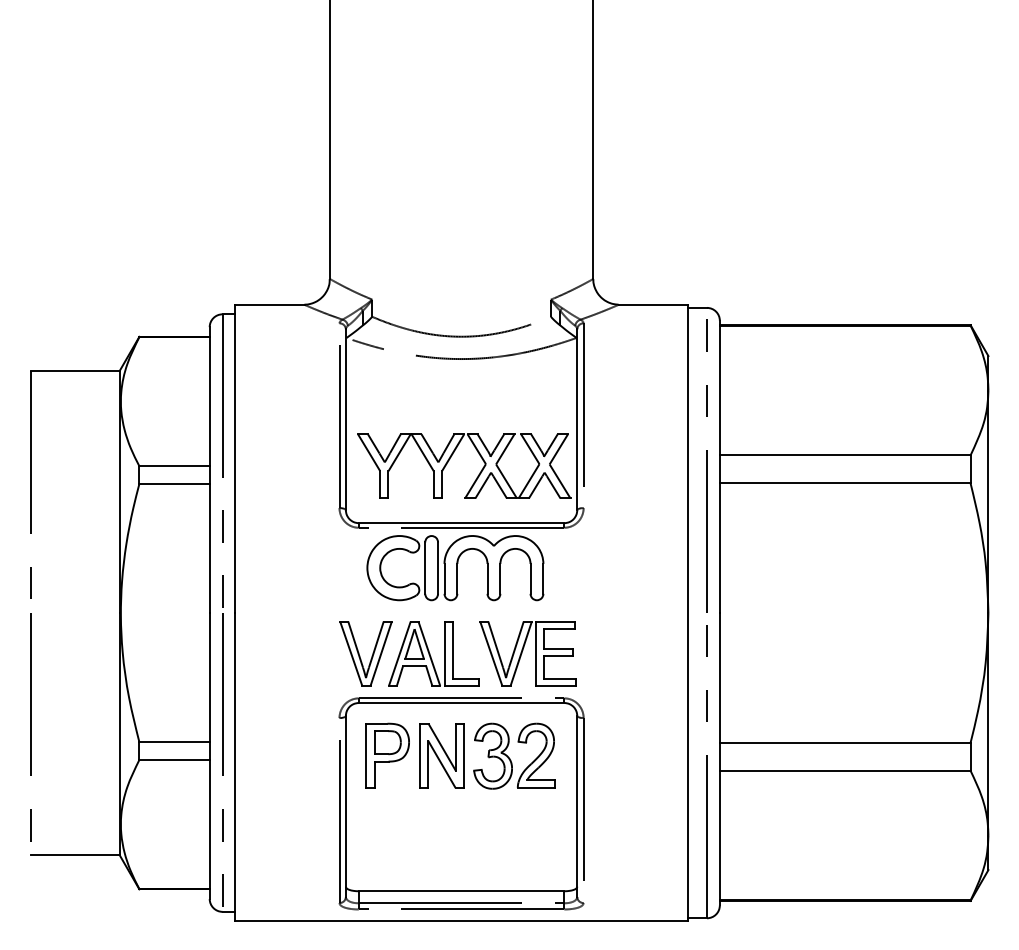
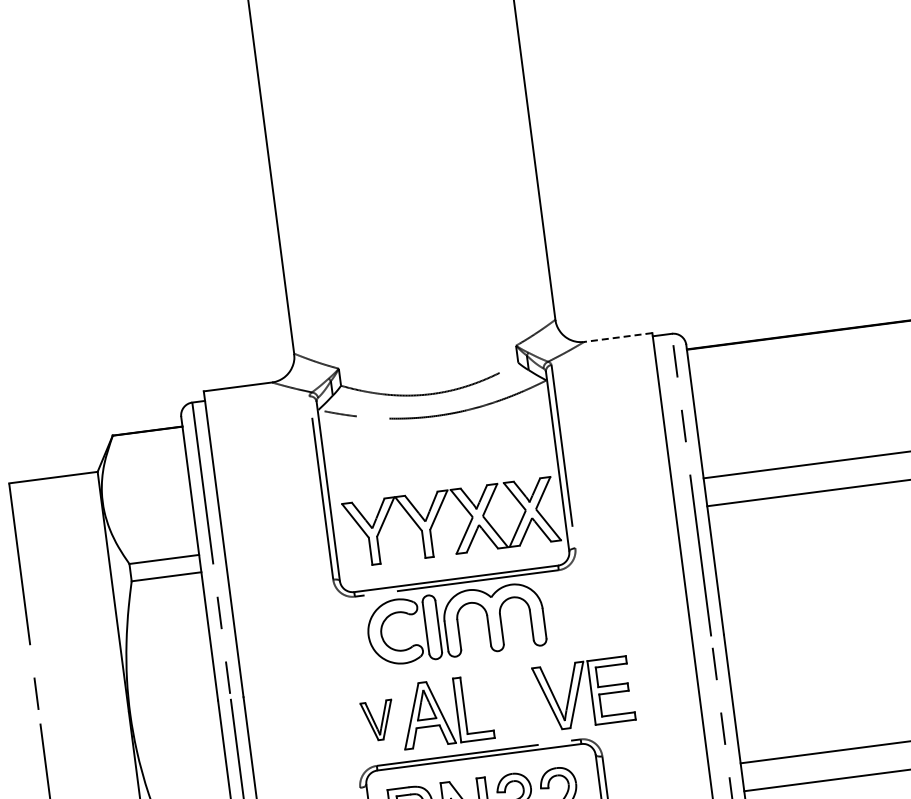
line: (653, 304) -> (618, 337), solid -> dashed
part: (365, 653) -> (377, 720), size x0.6
part: (527, 653) -> (583, 693), moved

